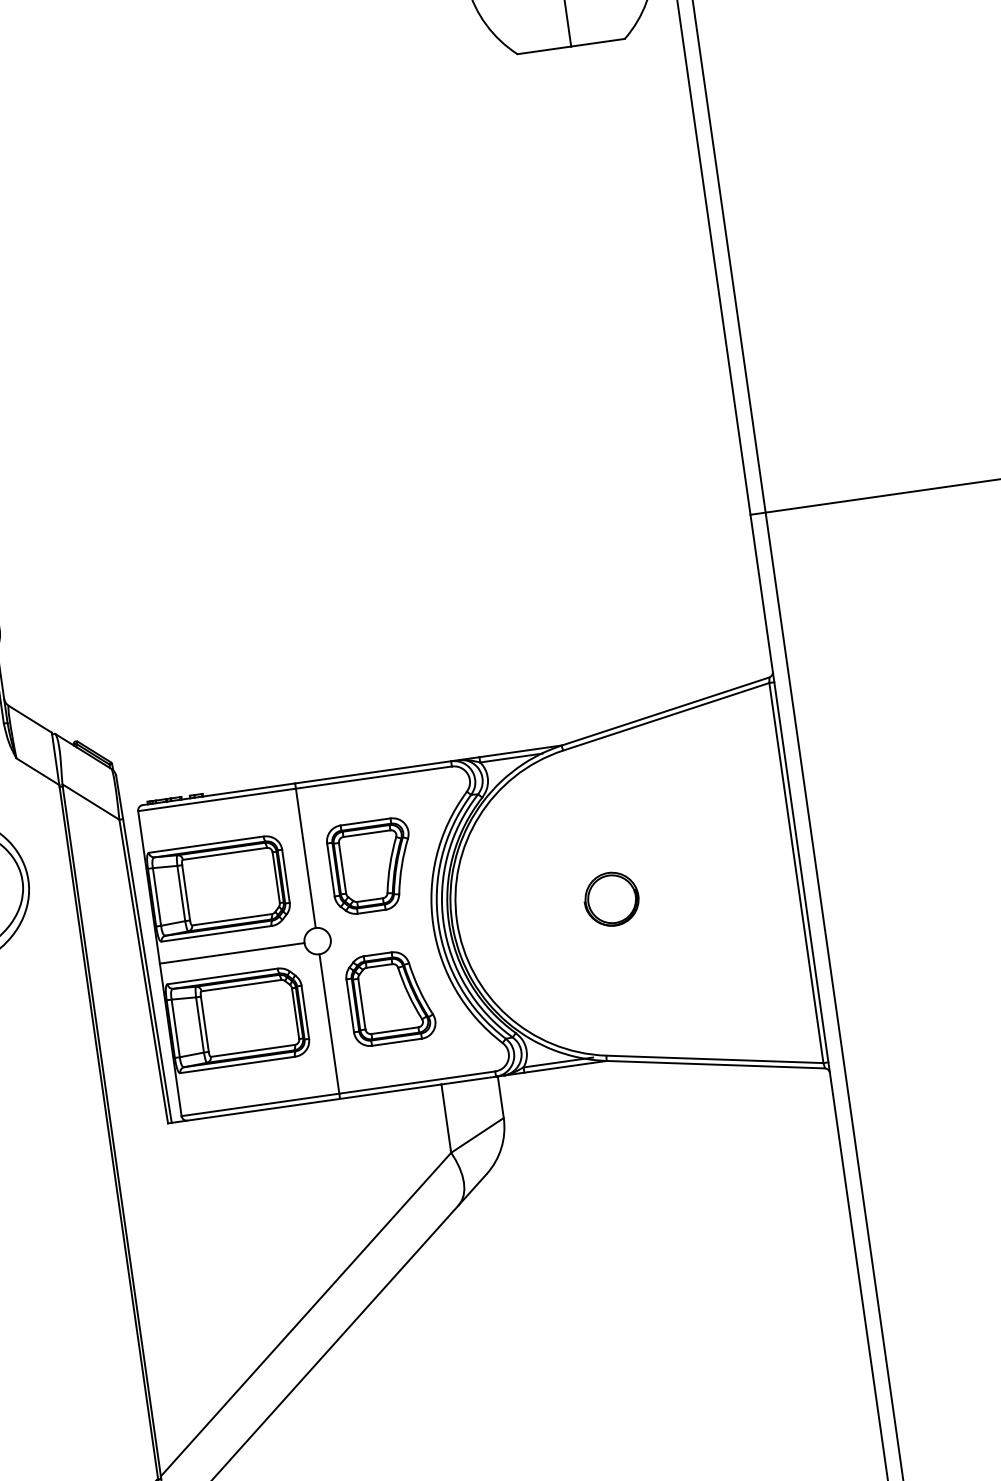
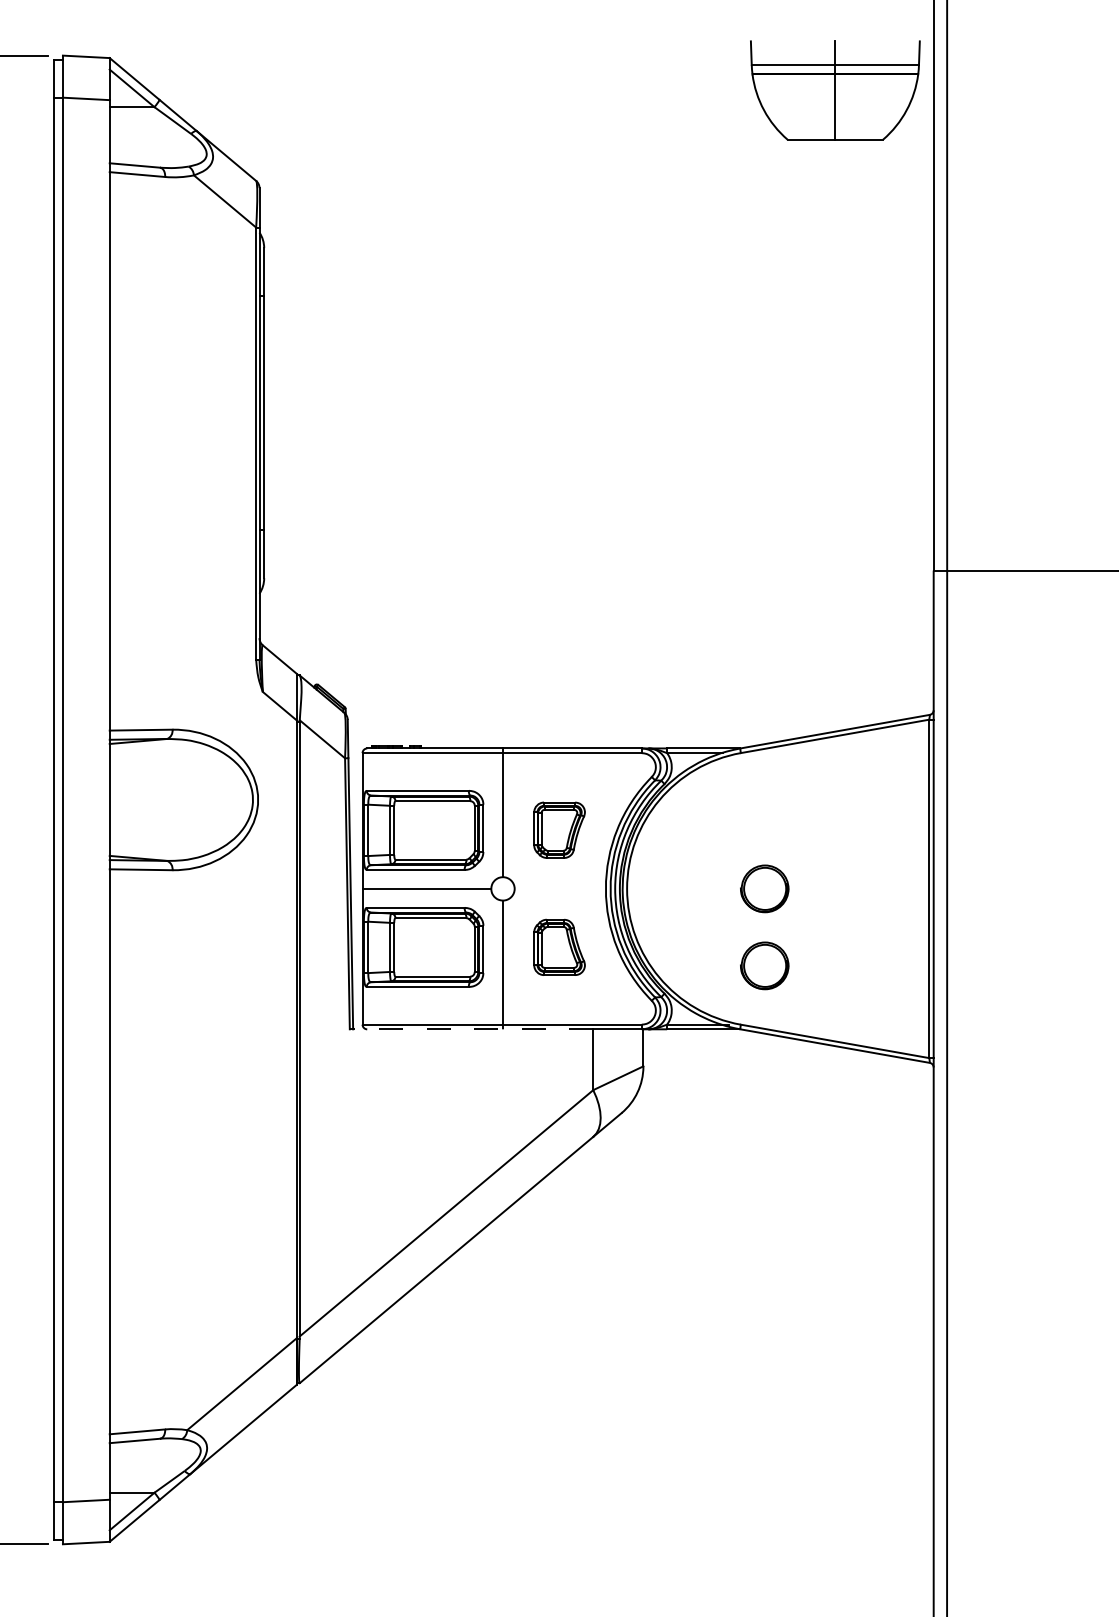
part: (371, 865) -> (559, 829), size x0.7
part: (623, 985) -> (764, 965), added
part: (390, 997) -> (559, 947), size x0.7
line: (304, 1104) -> (471, 1029), solid -> dashed

